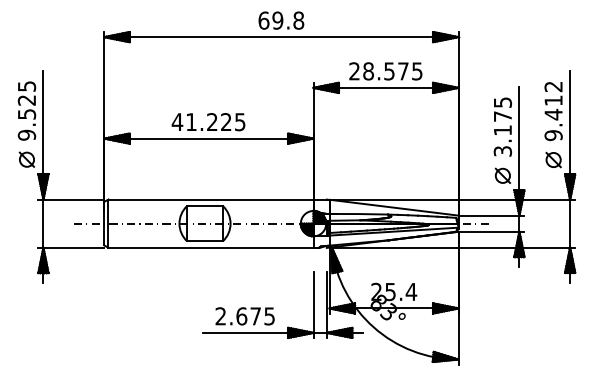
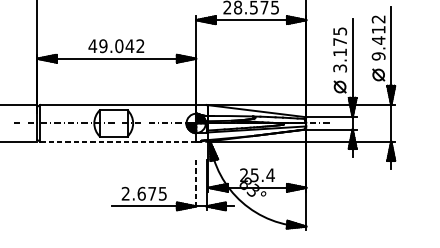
text: (215, 122) -> (121, 46), 41.225 -> 49.042
line: (210, 247) -> (117, 141), solid -> dashed
line: (313, 304) -> (196, 184), solid -> dashed

